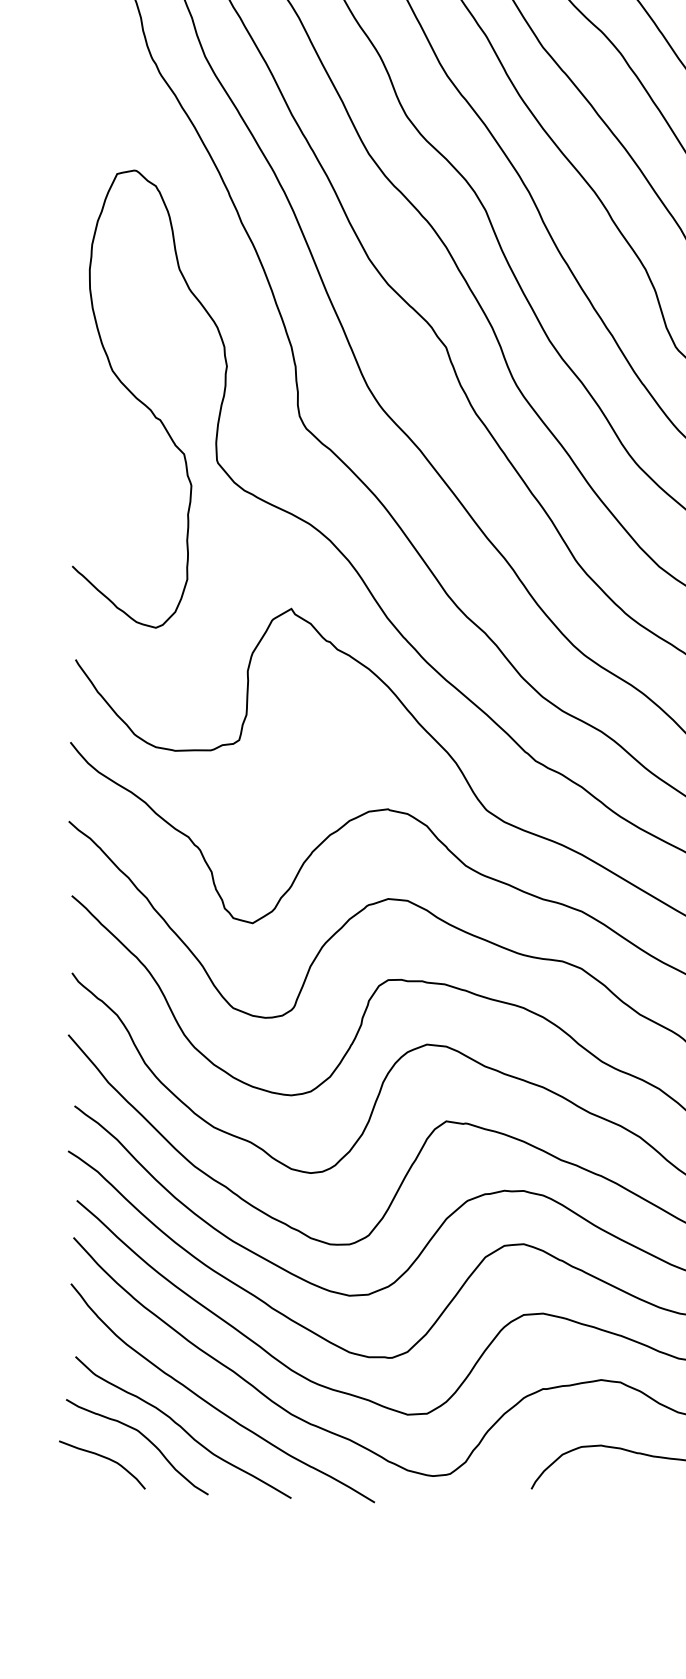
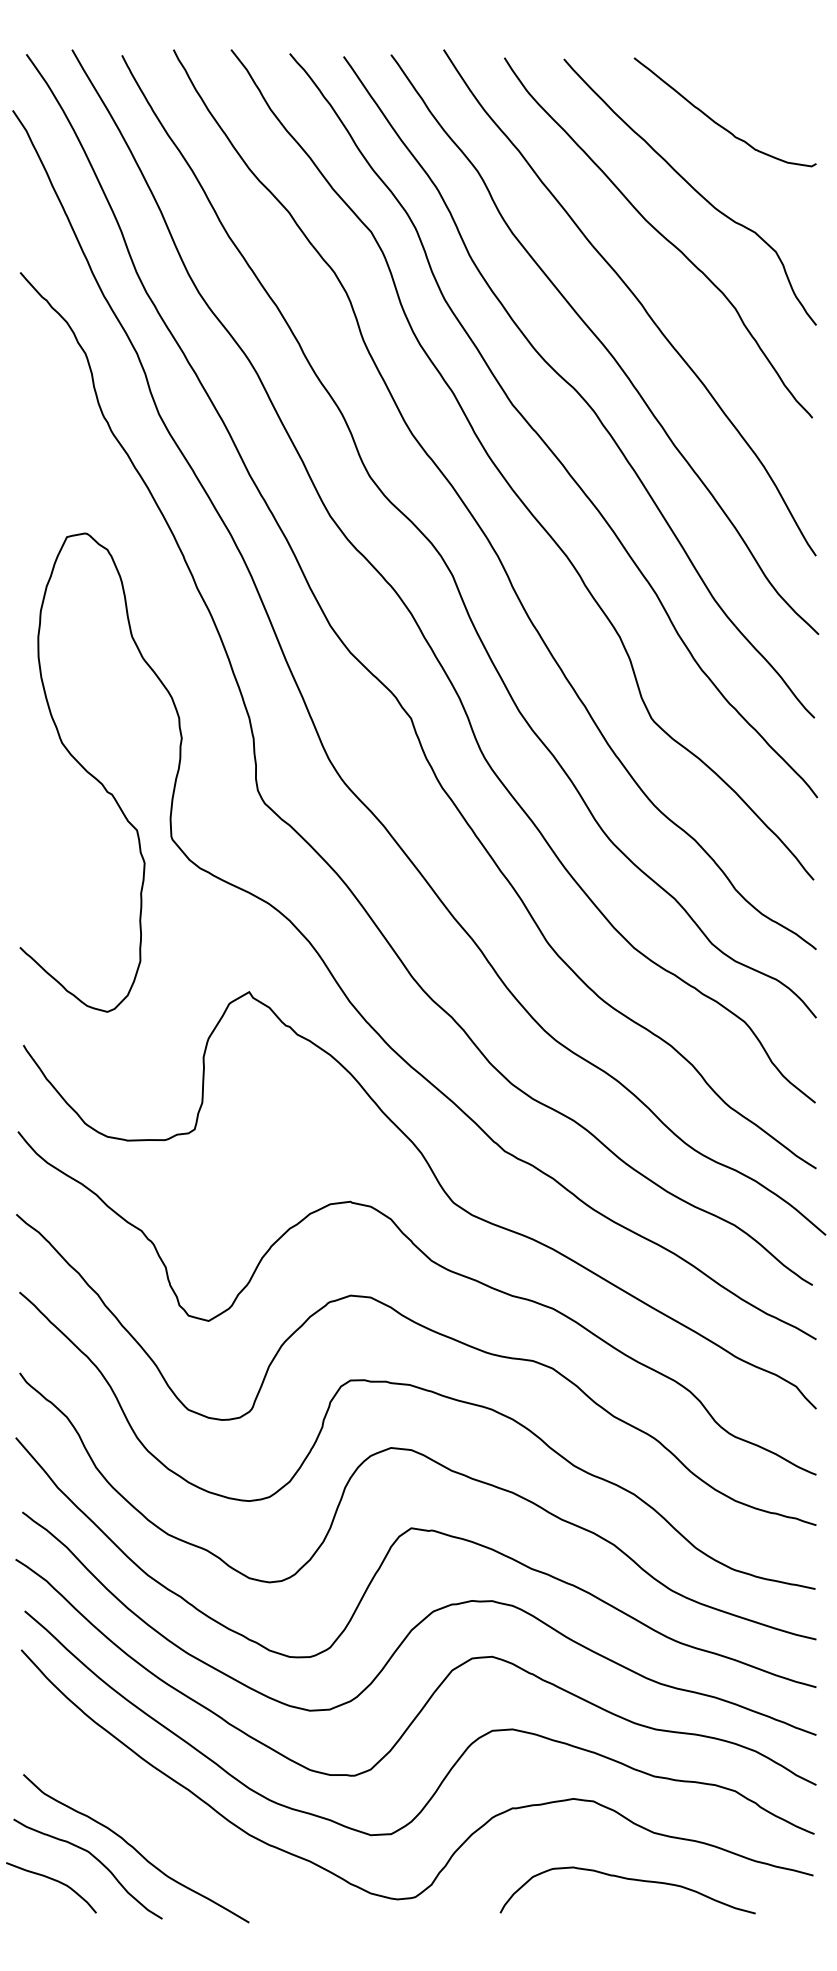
curve: (212, 1404) -> (166, 1824), removed

